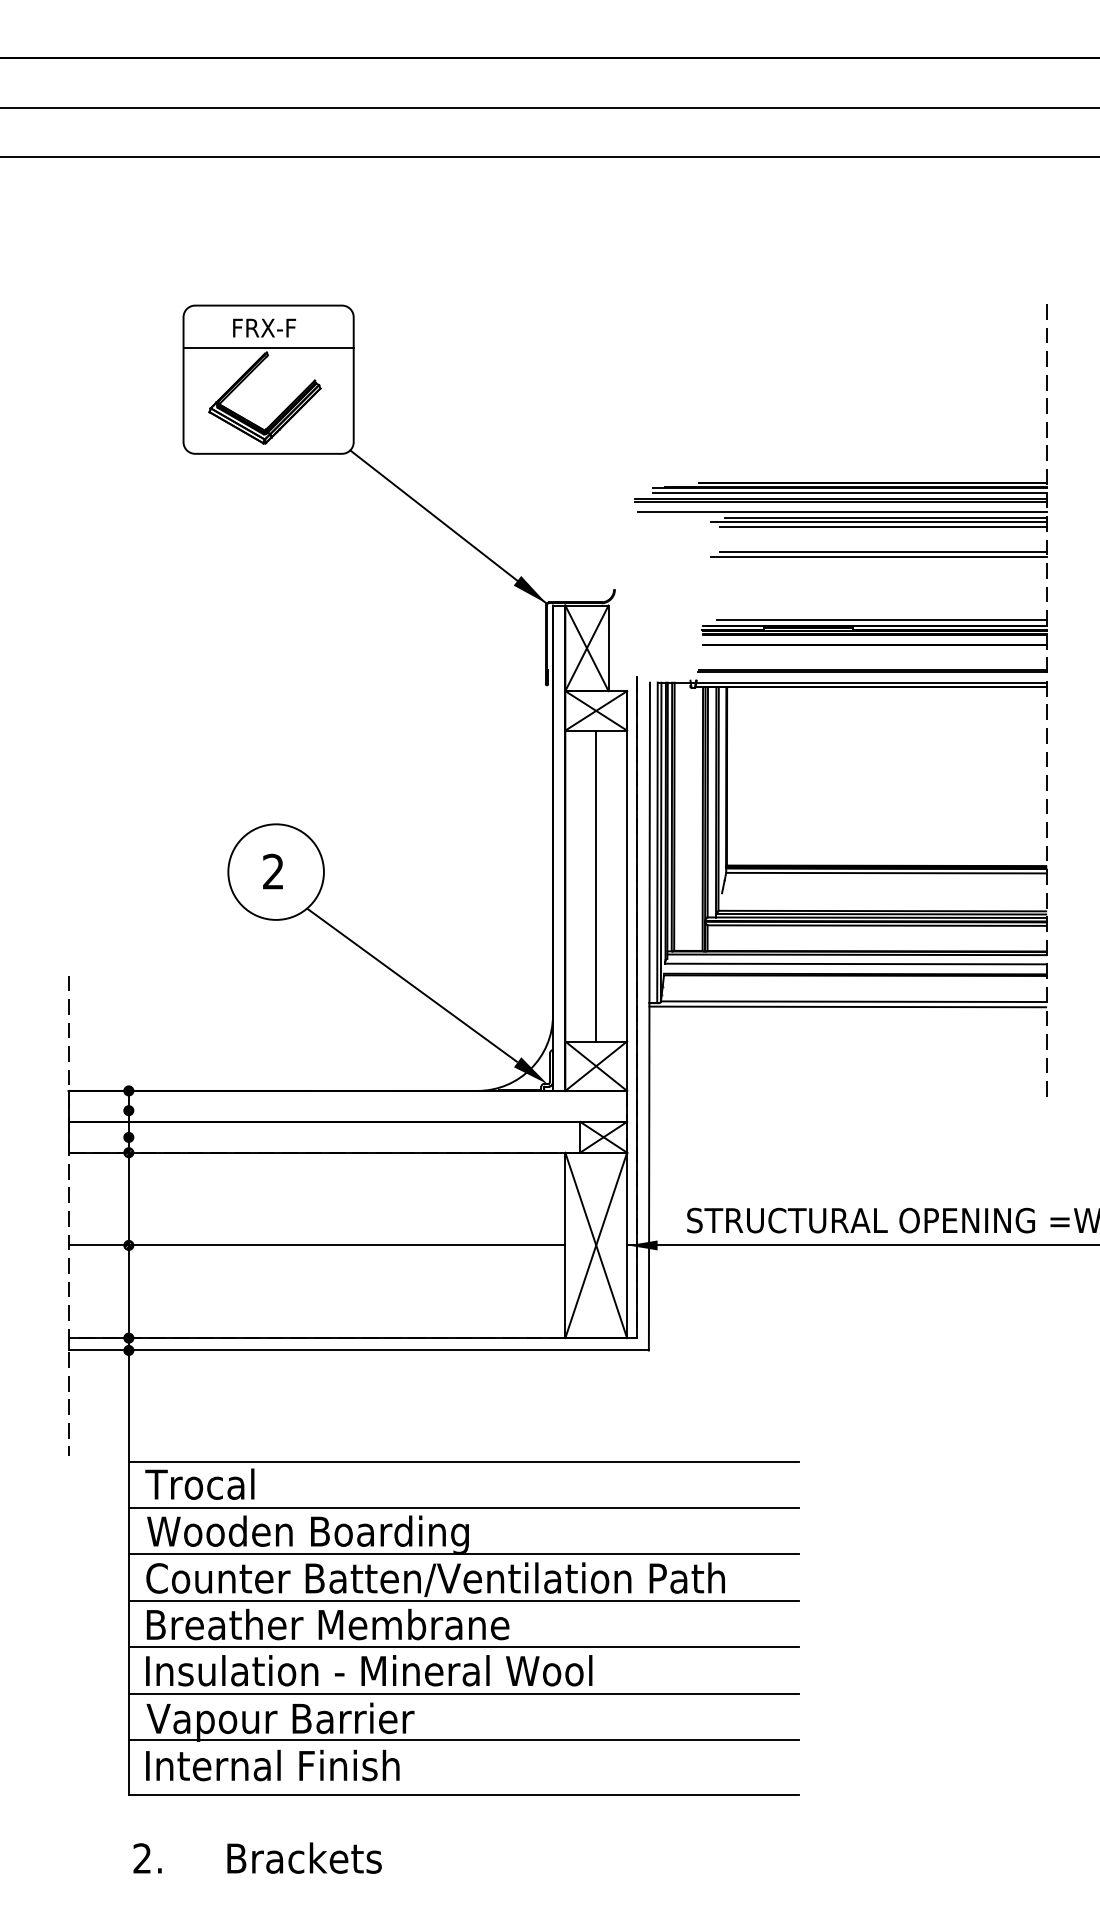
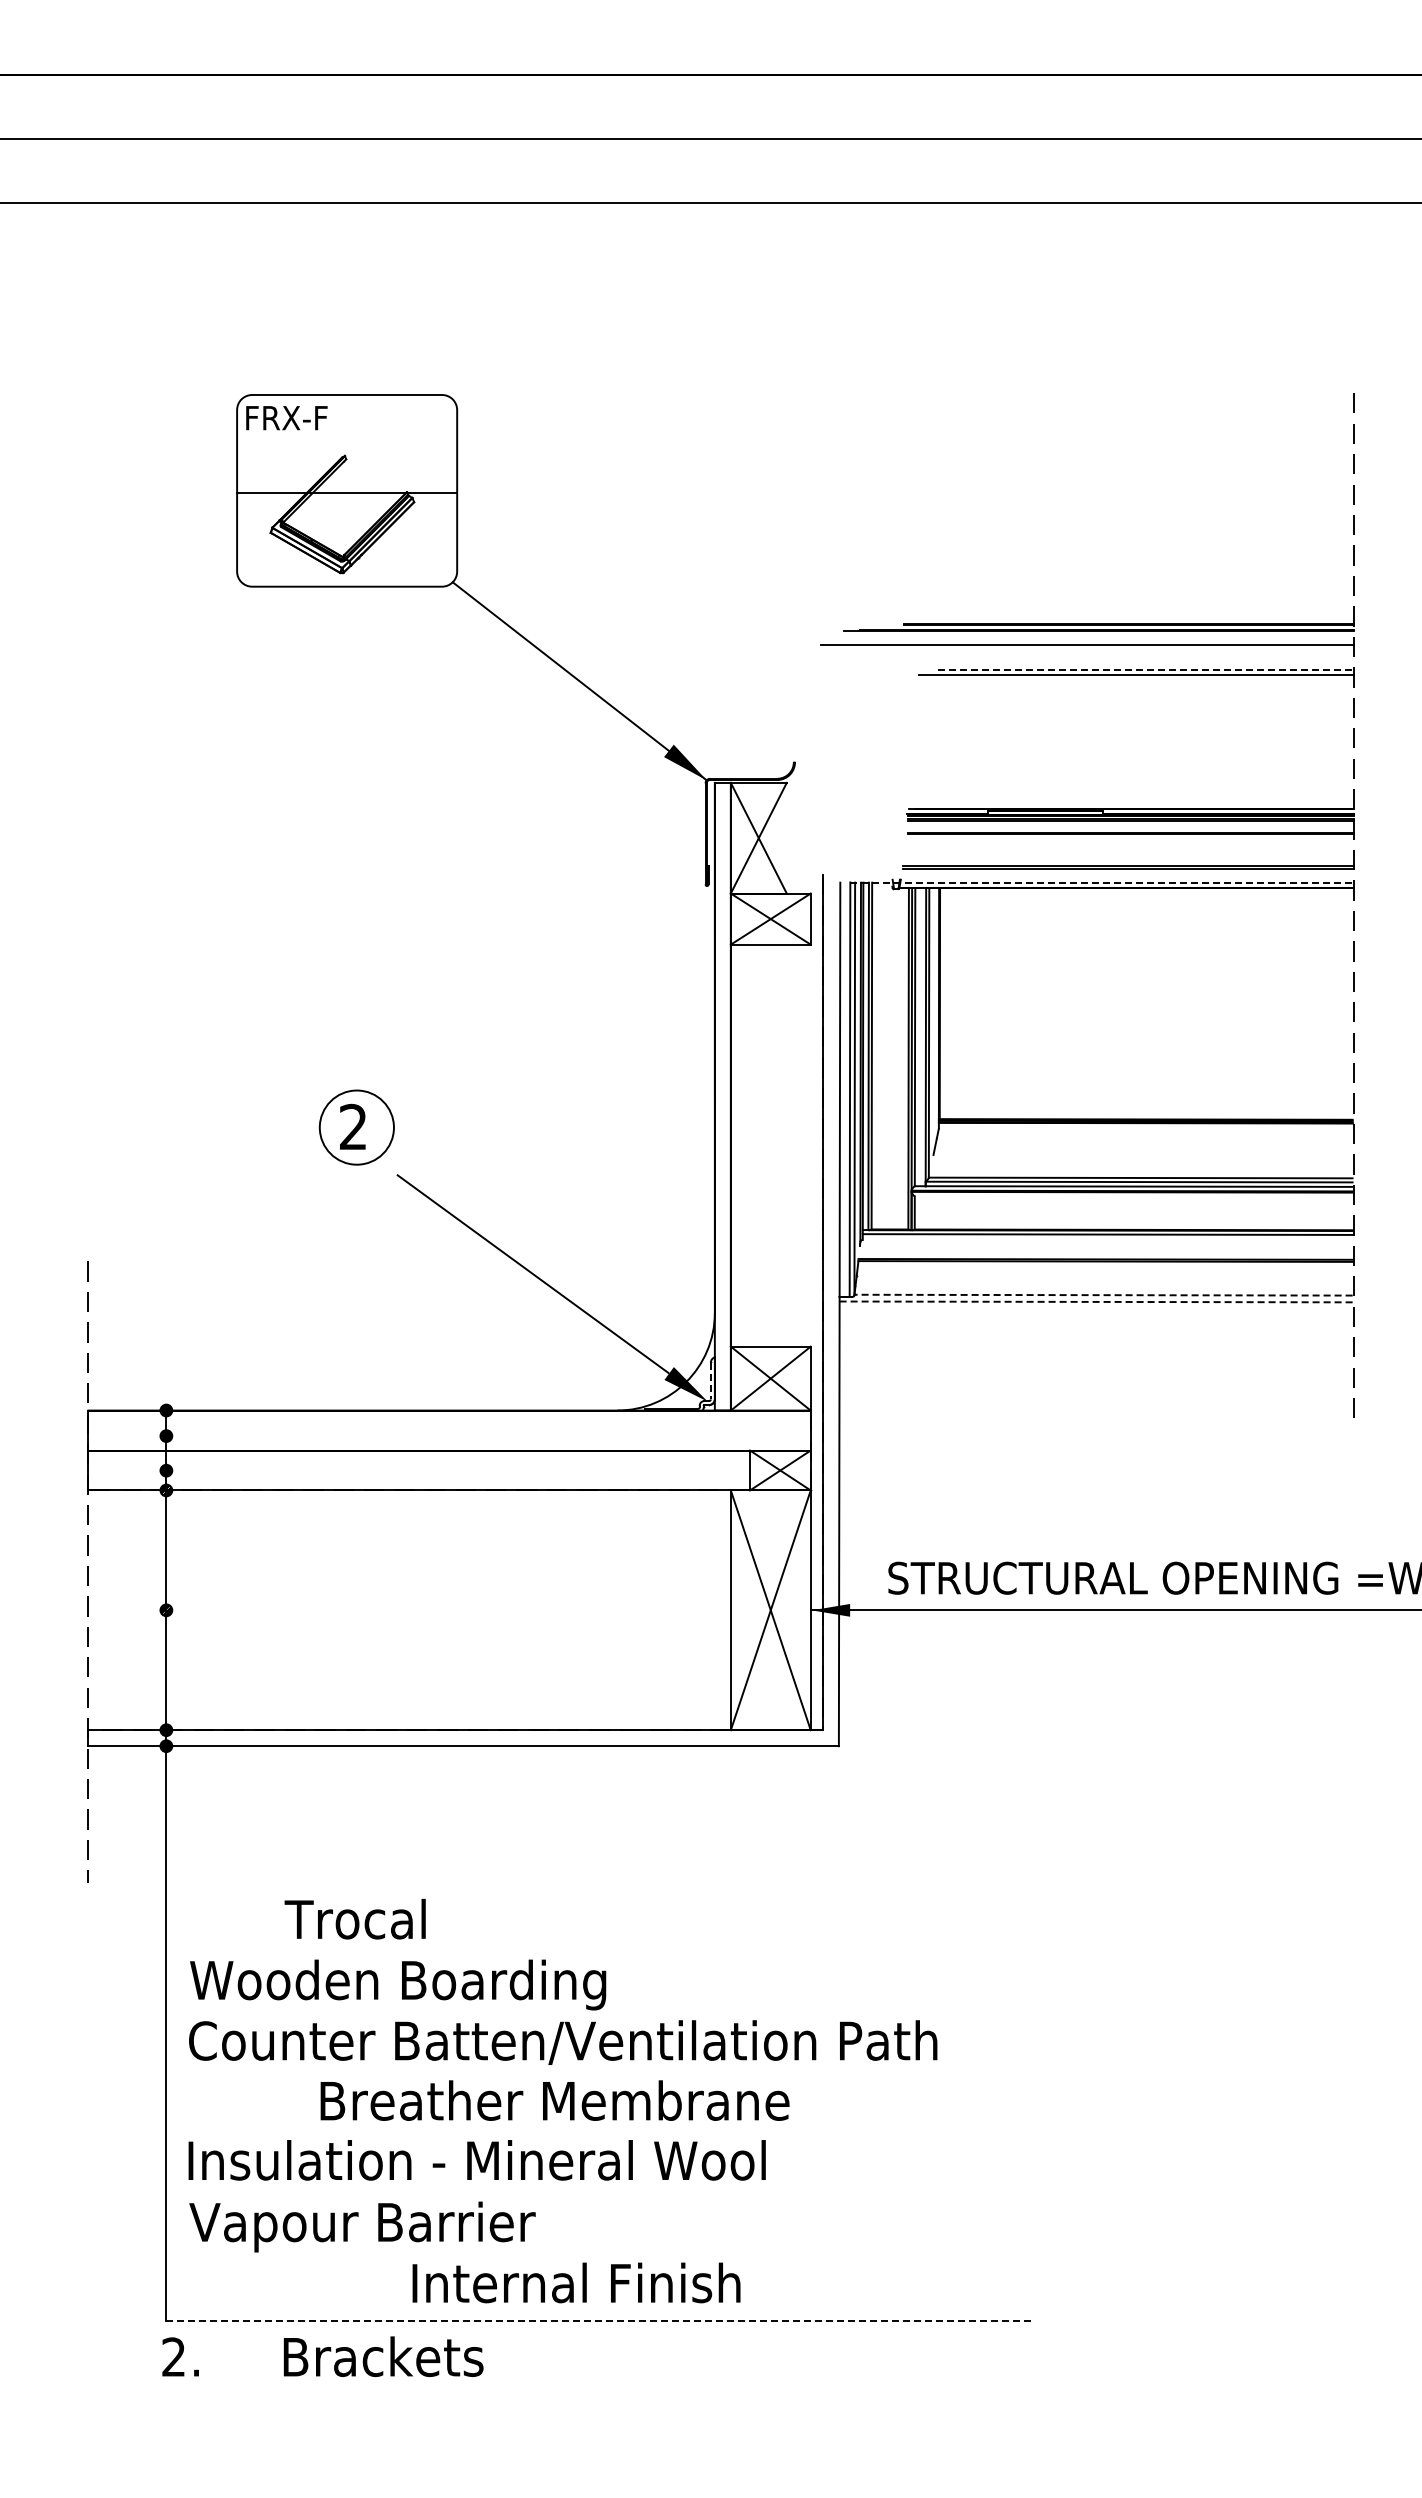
text: (264, 328) -> (286, 418), moved
line: (268, 348) -> (347, 493), moved
line: (850, 493) -> (1099, 637), removed
line: (841, 501) -> (1087, 648), removed
line: (842, 511) -> (1089, 661), removed
line: (886, 518) -> (1146, 670), solid -> dashed
line: (883, 527) -> (1142, 681), removed
line: (883, 551) -> (1142, 713), removed
line: (879, 556) -> (1136, 719), removed
line: (882, 619) -> (1140, 801), removed
line: (608, 647) -> (786, 837), removed
line: (852, 682) -> (1102, 882), solid -> dashed
line: (626, 865) -> (810, 1119), removed
circle: (275, 872) -> (356, 1127), size x0.6
line: (885, 872) -> (1145, 1128), removed
line: (596, 885) -> (770, 1145), removed
line: (876, 925) -> (1133, 1196), removed
line: (855, 964) -> (1105, 1246), removed
line: (853, 1001) -> (1103, 1295), solid -> dashed
line: (847, 1006) -> (1095, 1301), solid -> dashed
line: (549, 1068) -> (710, 1381), solid -> dashed
line: (316, 1245) -> (409, 1610), removed
line: (463, 1462) -> (599, 1890), removed
text: (199, 1483) -> (354, 1918), moved
line: (463, 1508) -> (599, 1950), removed
line: (463, 1554) -> (599, 2009), removed
line: (463, 1600) -> (599, 2069), removed
text: (327, 1624) -> (554, 2100), moved
line: (463, 1646) -> (599, 2129), removed
line: (463, 1693) -> (599, 2189), removed
line: (463, 1739) -> (599, 2249), removed
text: (272, 1765) -> (576, 2282), moved
line: (463, 1795) -> (599, 2321), solid -> dashed
text: (257, 1858) -> (322, 2356), moved

